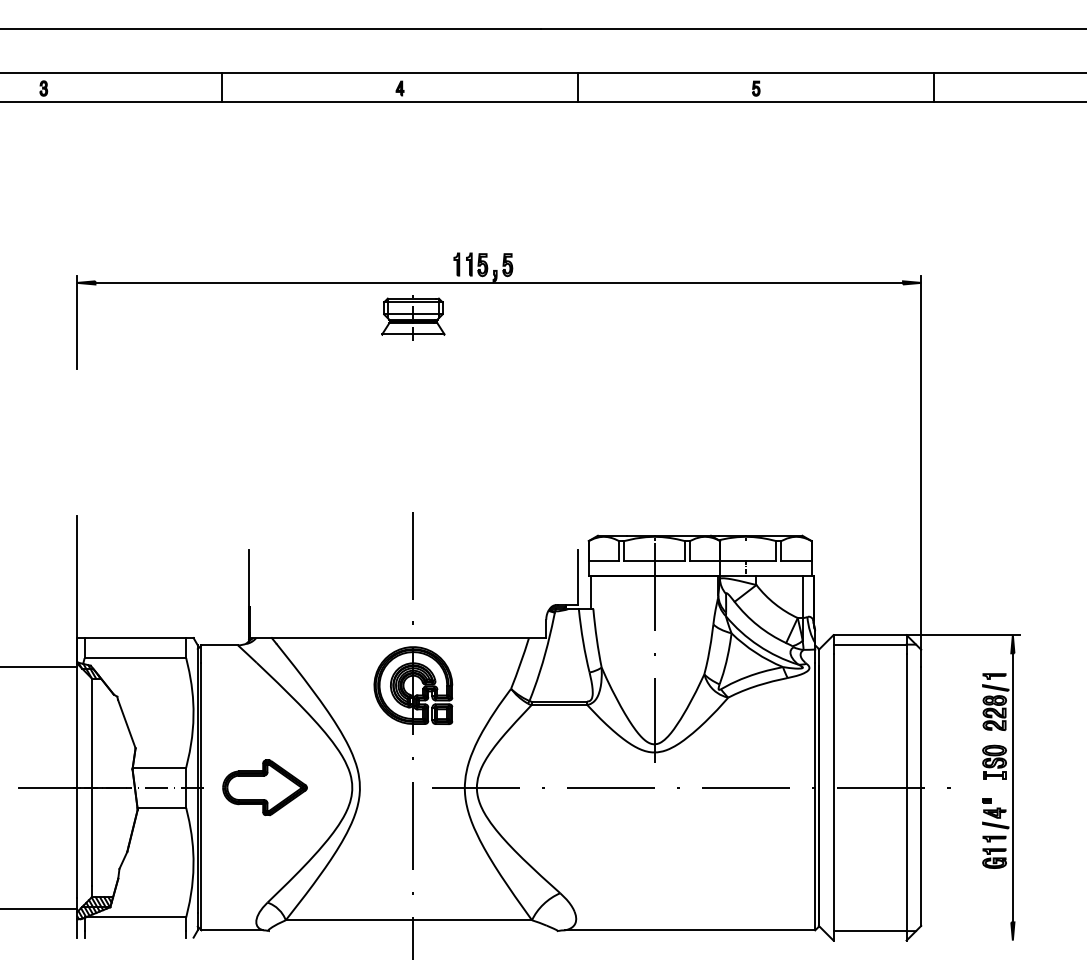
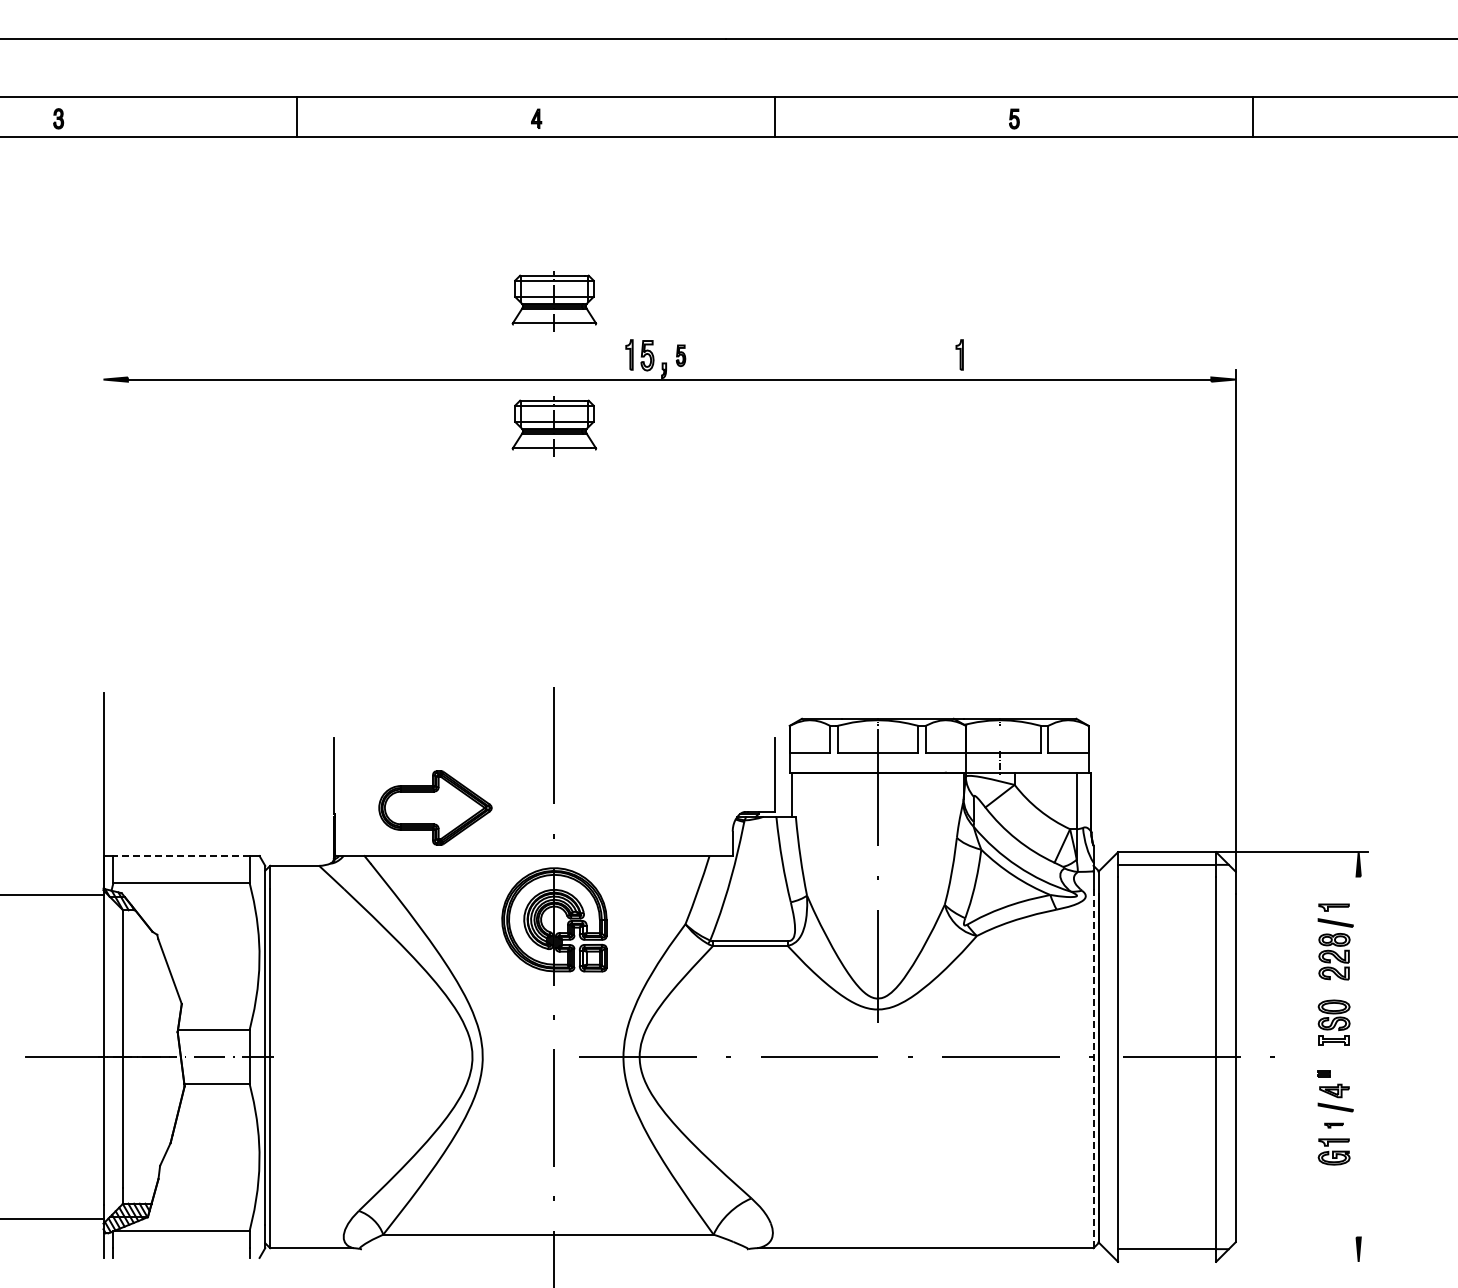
part: (413, 224) -> (554, 301), added
part: (456, 264) -> (959, 354), moved
part: (507, 264) -> (680, 355), size x0.7
line: (77, 322) -> (103, 432), removed
line: (135, 638) -> (181, 856), solid -> dashed
part: (265, 787) -> (435, 807), moved
line: (1012, 787) -> (1358, 1056), removed
line: (815, 797) -> (1093, 1069), solid -> dashed
part: (994, 838) -> (1333, 1125), size x0.6

